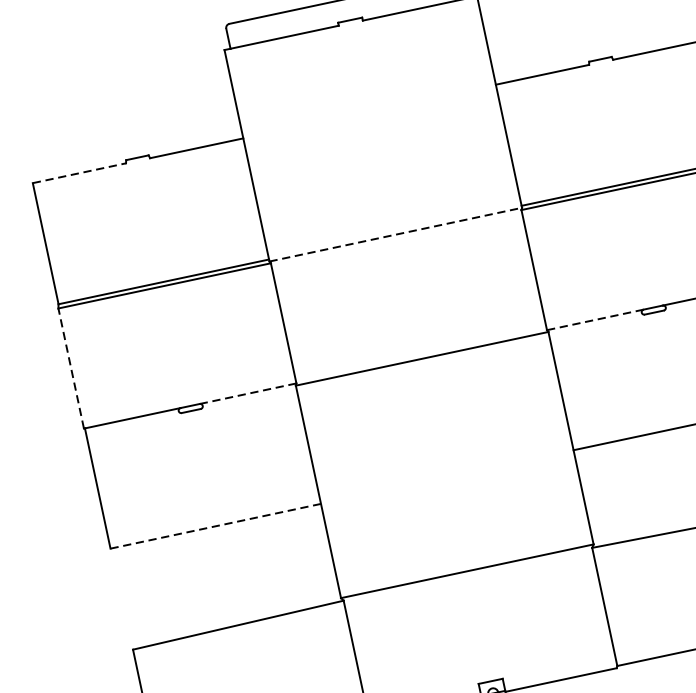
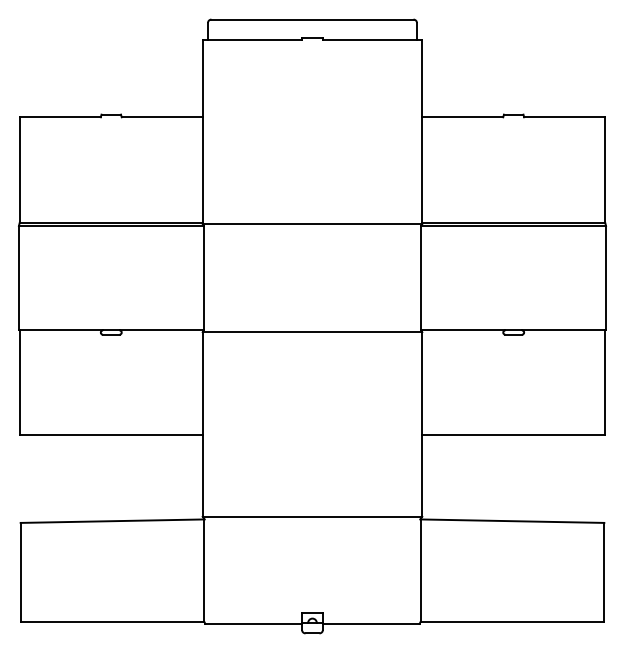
line: (79, 173) -> (60, 117), dashed -> solid
line: (395, 234) -> (312, 224), dashed -> solid
line: (594, 320) -> (462, 330), dashed -> solid
line: (70, 367) -> (18, 277), dashed -> solid
line: (249, 393) -> (162, 330), dashed -> solid
line: (215, 525) -> (111, 434), dashed -> solid

